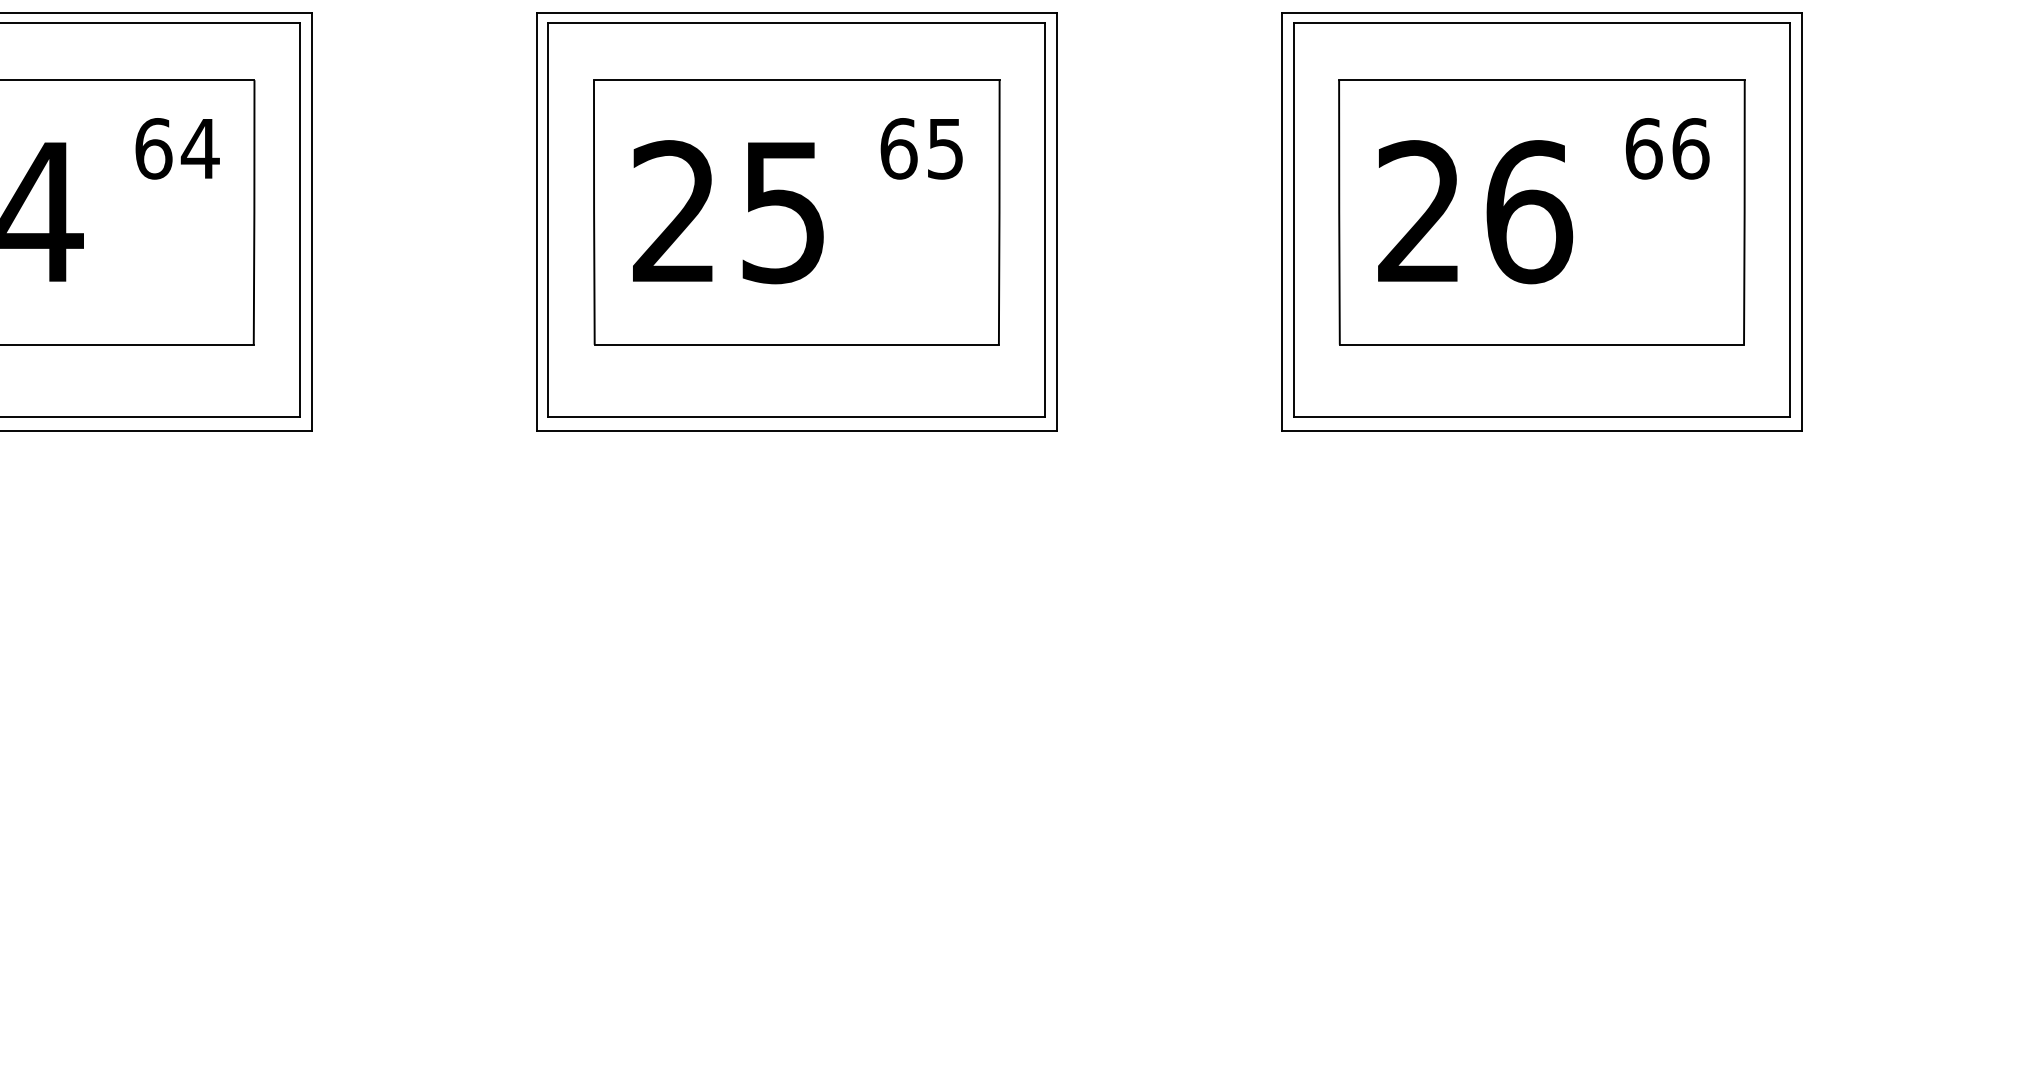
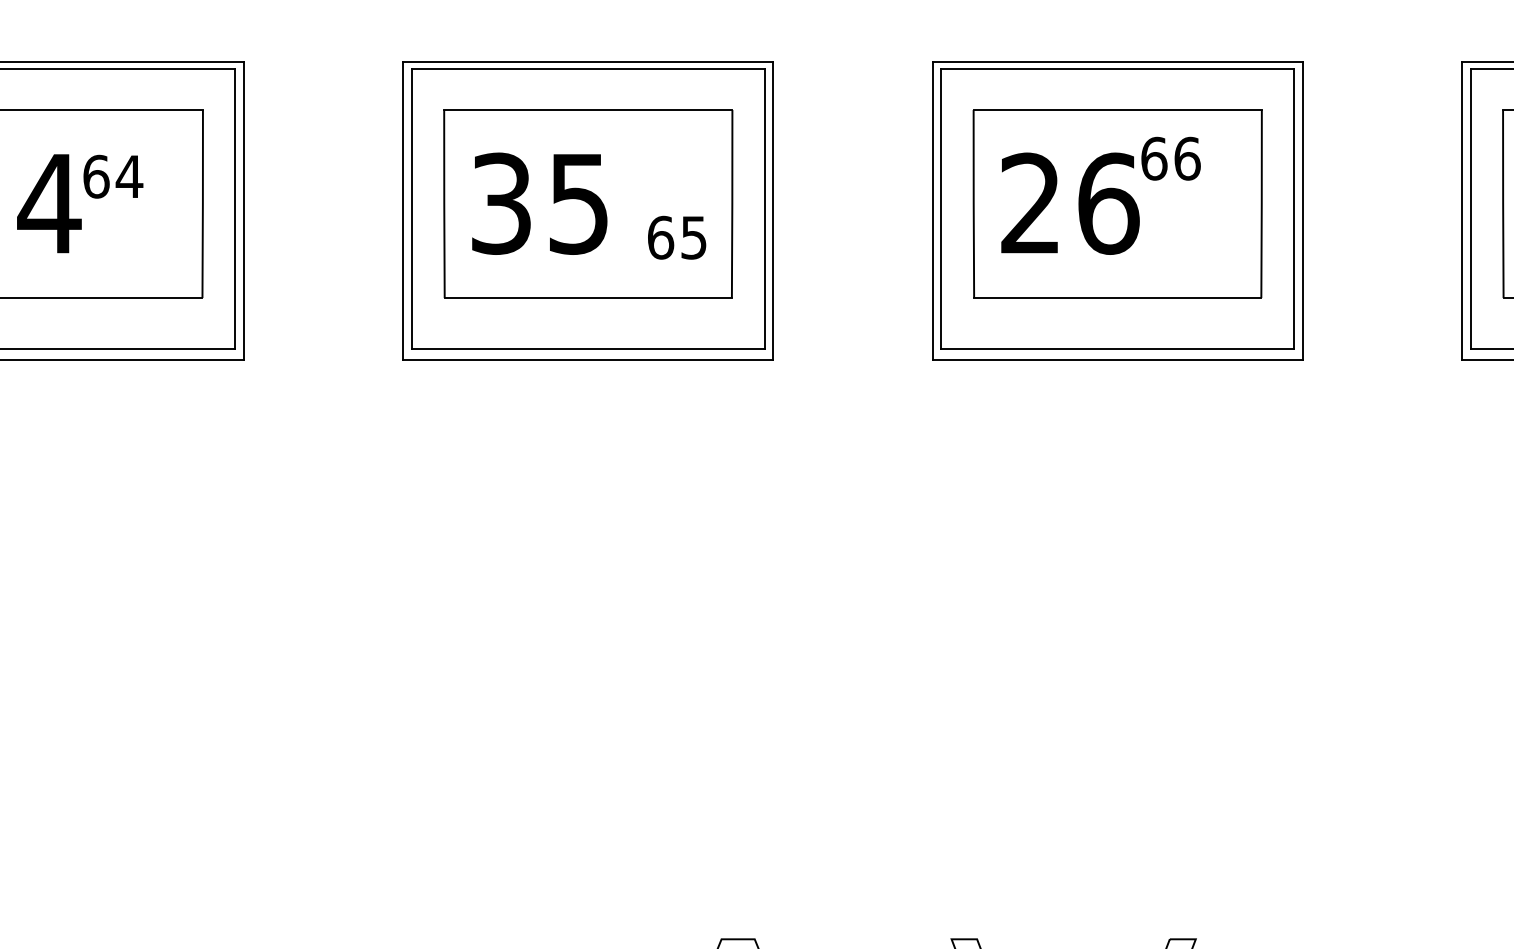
text: (177, 148) -> (113, 176), moved
text: (922, 148) -> (677, 237), moved
text: (1666, 148) -> (1170, 158), moved
text: (673, 211) -> (500, 203), 25 -> 35

